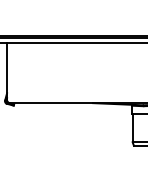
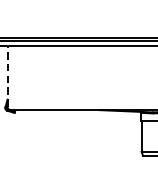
line: (7, 71) -> (8, 76), solid -> dashed

